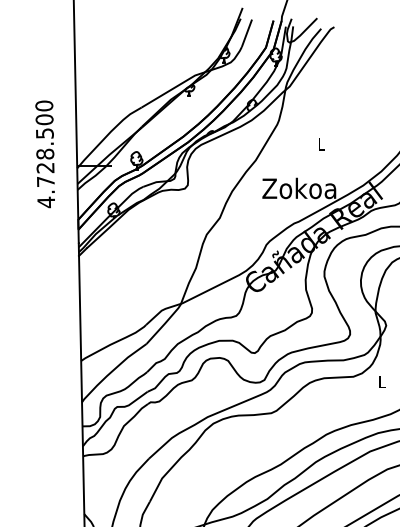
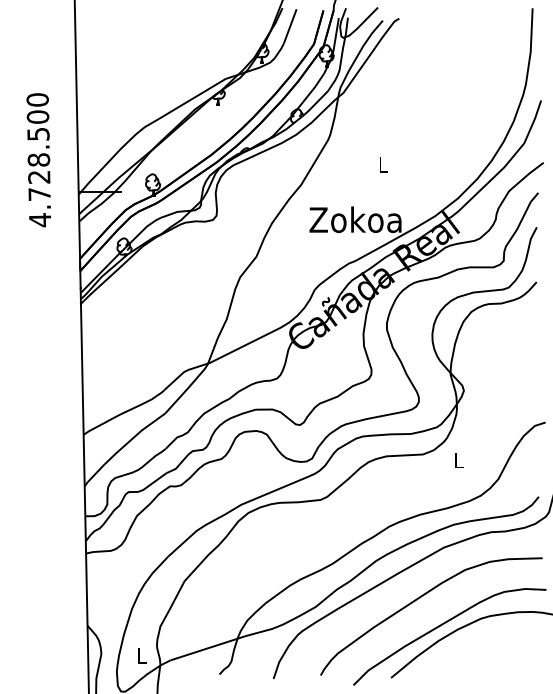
text: (44, 154) -> (38, 160), moved

